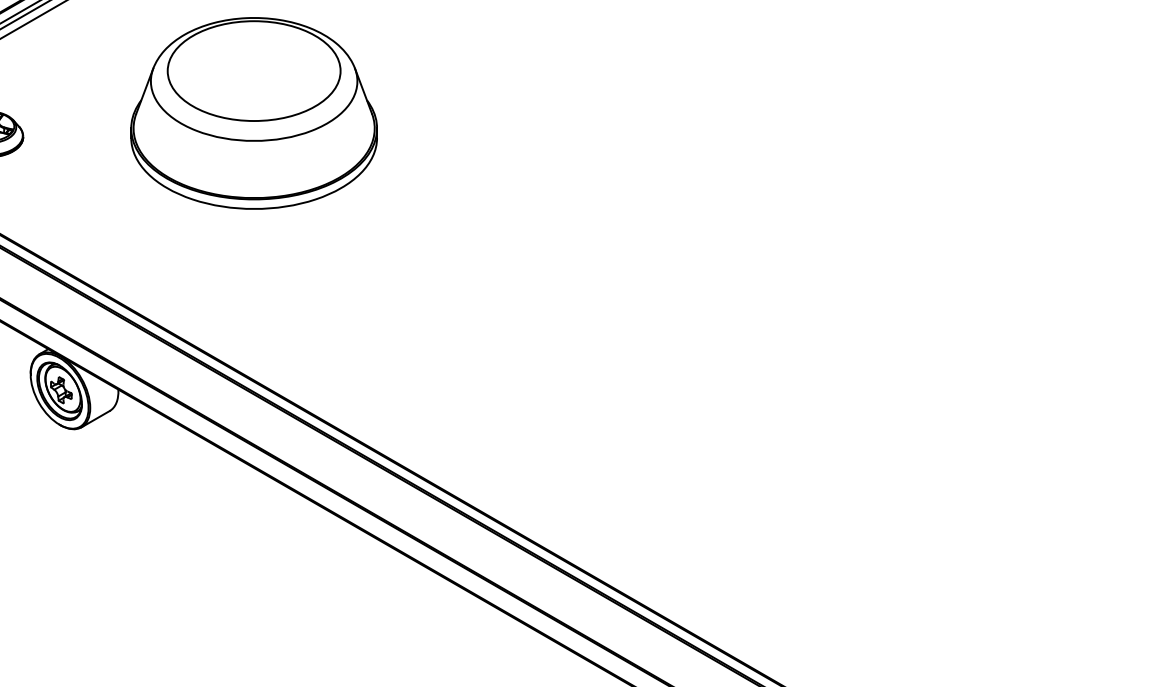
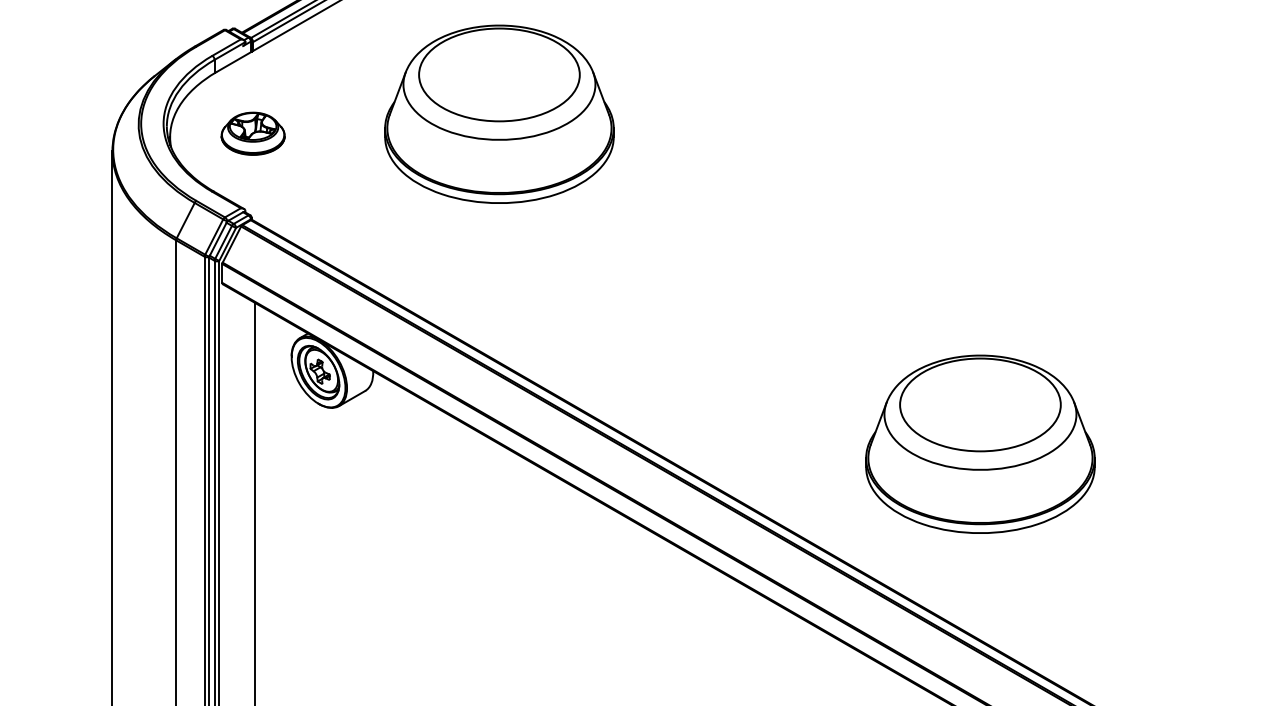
part: (771, 467) -> (980, 443), added

